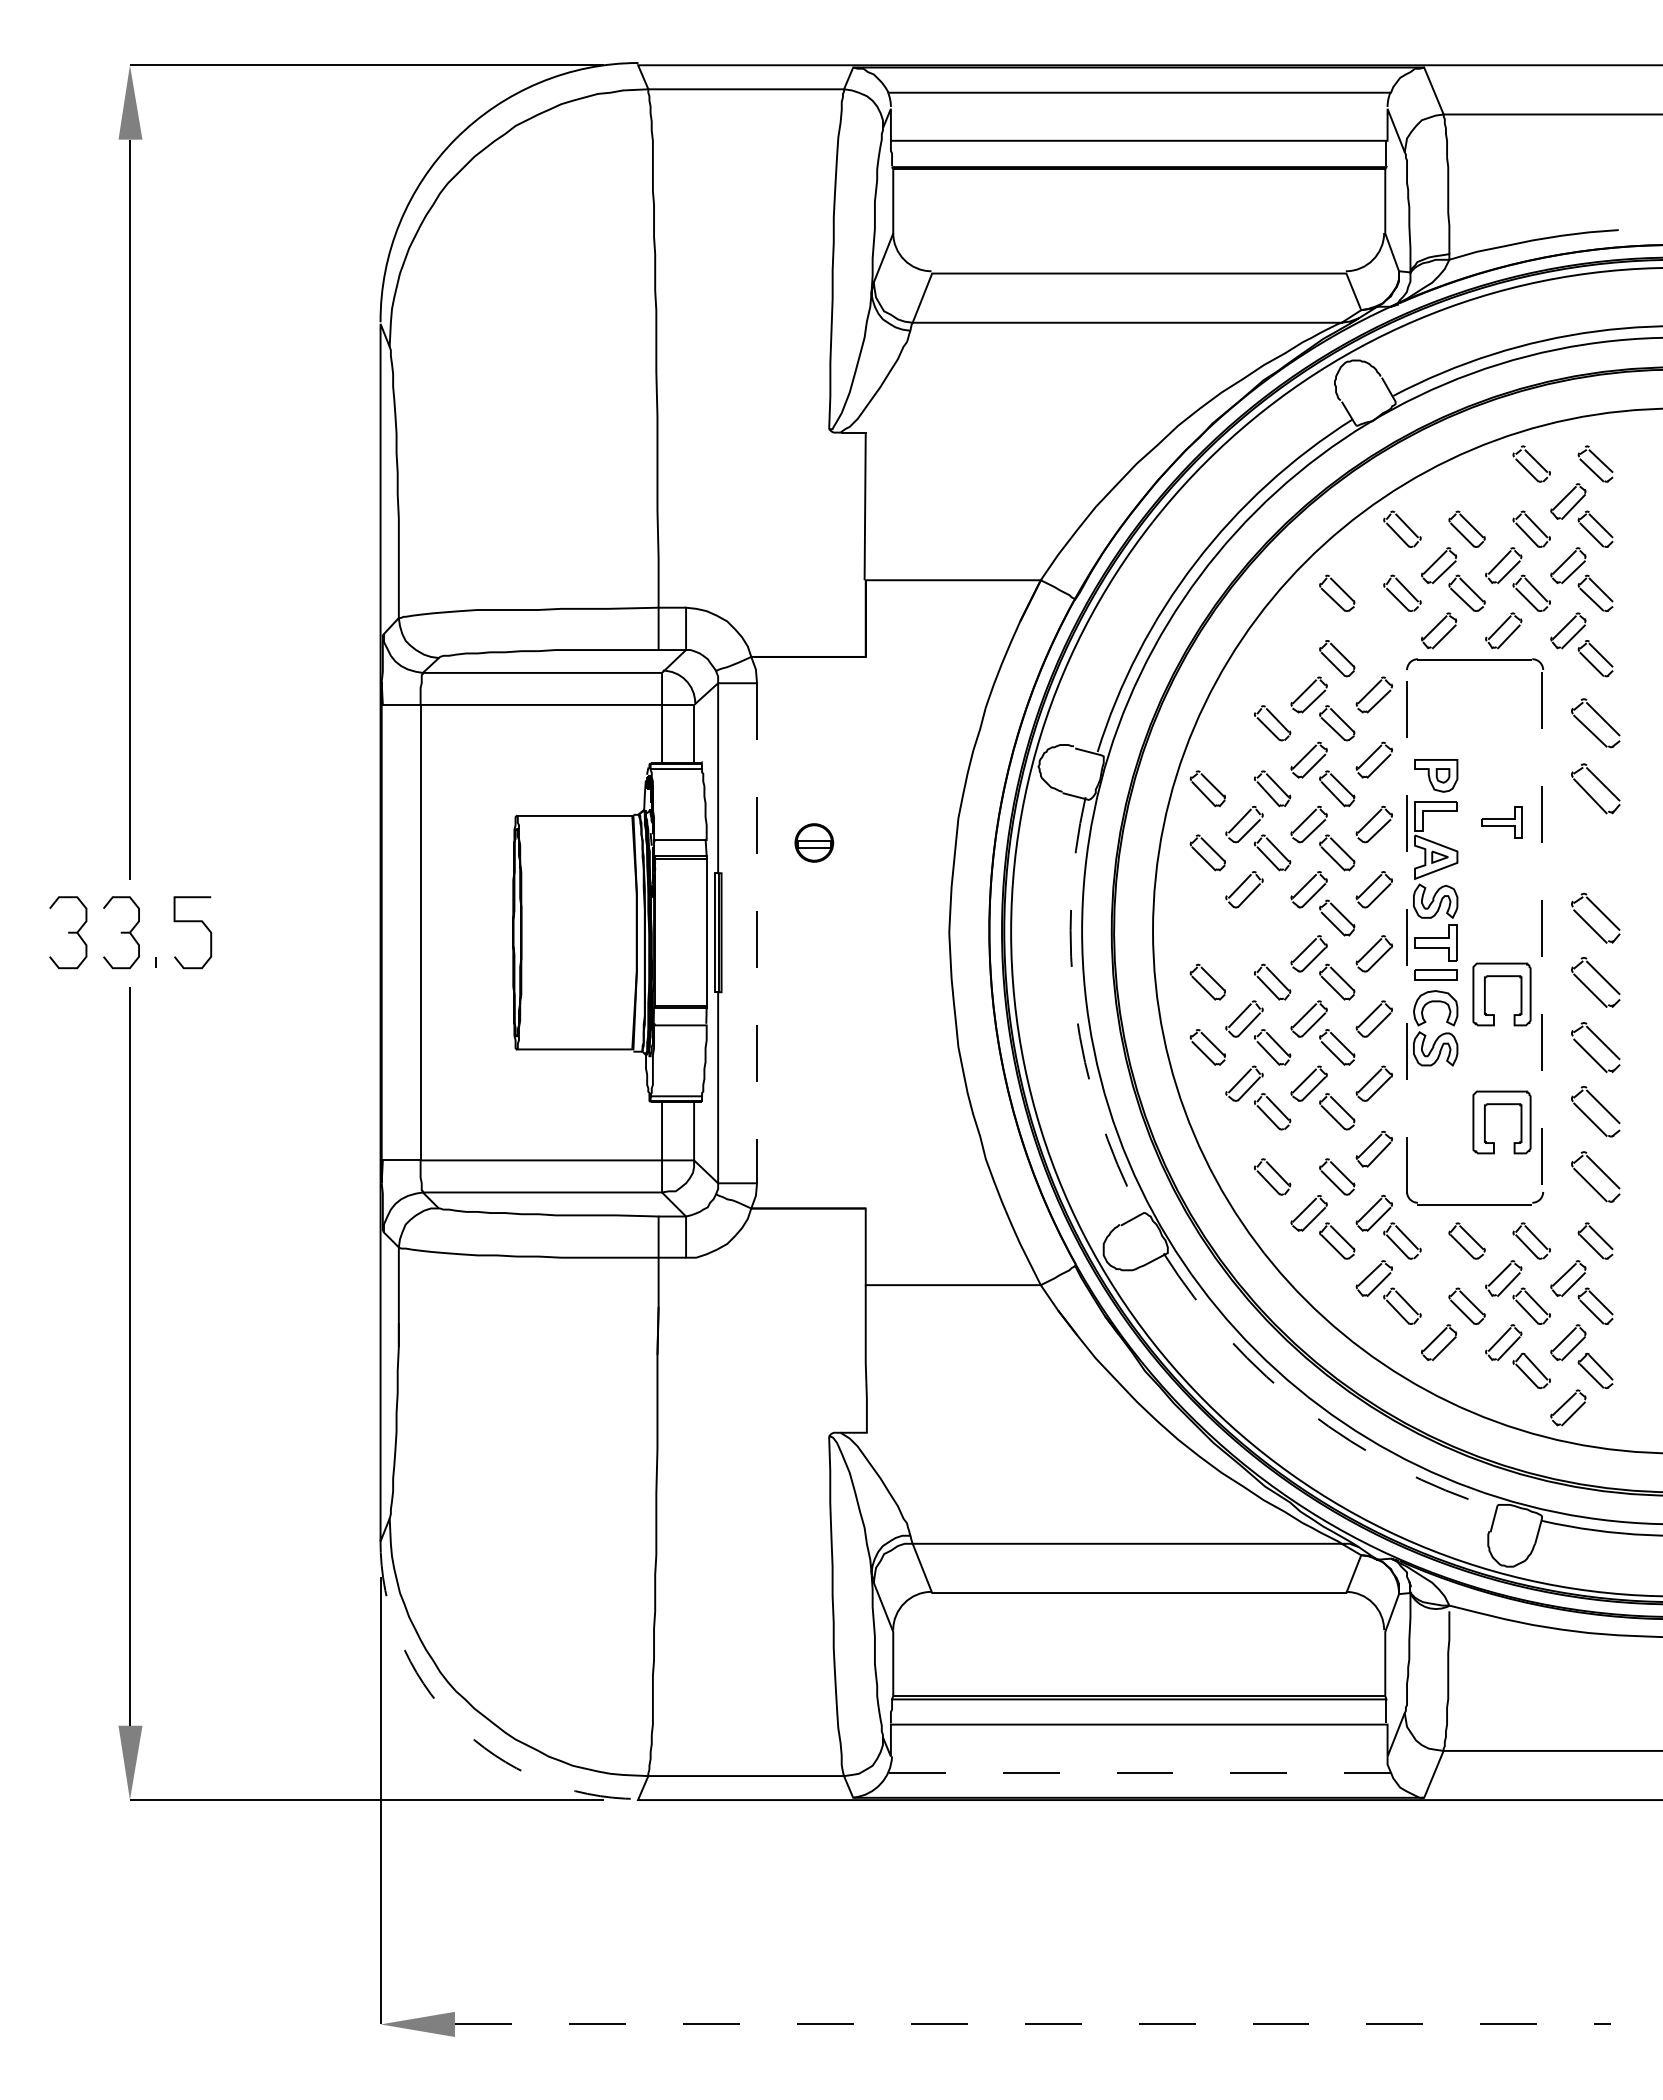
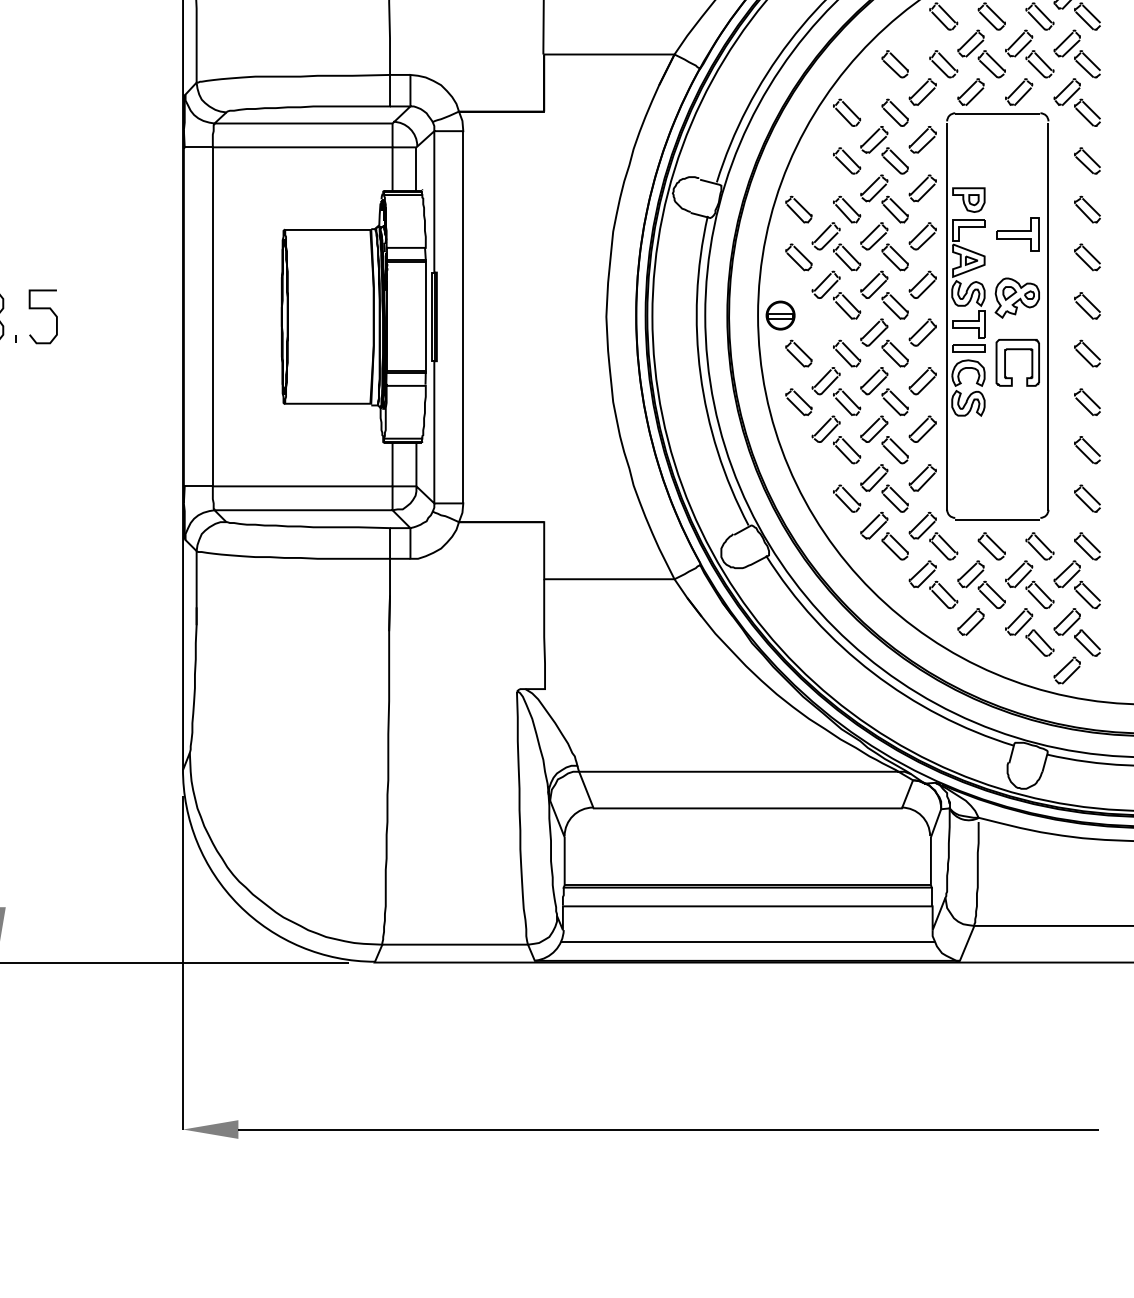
part: (1373, 630) -> (922, 91), added
part: (1272, 658) -> (846, 112), added
part: (1595, 723) -> (1087, 161), size x0.71
part: (1595, 788) -> (1087, 209), size x0.71
part: (1501, 822) -> (1017, 234), size x1.43
part: (814, 842) -> (780, 315), moved
part: (1595, 852) -> (1087, 257), added
part: (1501, 907) -> (1017, 298), added
part: (1272, 917) -> (846, 305), added
part: (1595, 917) -> (1087, 305), size x0.71
line: (1407, 932) -> (947, 316), dashed -> solid
line: (1542, 932) -> (1047, 316), dashed -> solid
line: (757, 933) -> (463, 317), dashed -> solid
part: (1595, 981) -> (1087, 353), size x0.71
arc: (1075, 1009) -> (700, 374), dashed -> solid
part: (1595, 1047) -> (1087, 402), size x0.71
part: (1595, 1111) -> (1087, 449), size x0.71
part: (1485, 1122) -> (1005, 458), removed
part: (1308, 1148) -> (873, 477), added
part: (1595, 1176) -> (1087, 498), size x0.71
part: (1439, 1278) -> (971, 574), added
arc: (1307, 1410) -> (873, 672), dashed -> solid
arc: (455, 1722) -> (238, 904), dashed -> solid
line: (1140, 1772) -> (748, 942), dashed -> solid
line: (1032, 2024) -> (668, 1129), dashed -> solid

